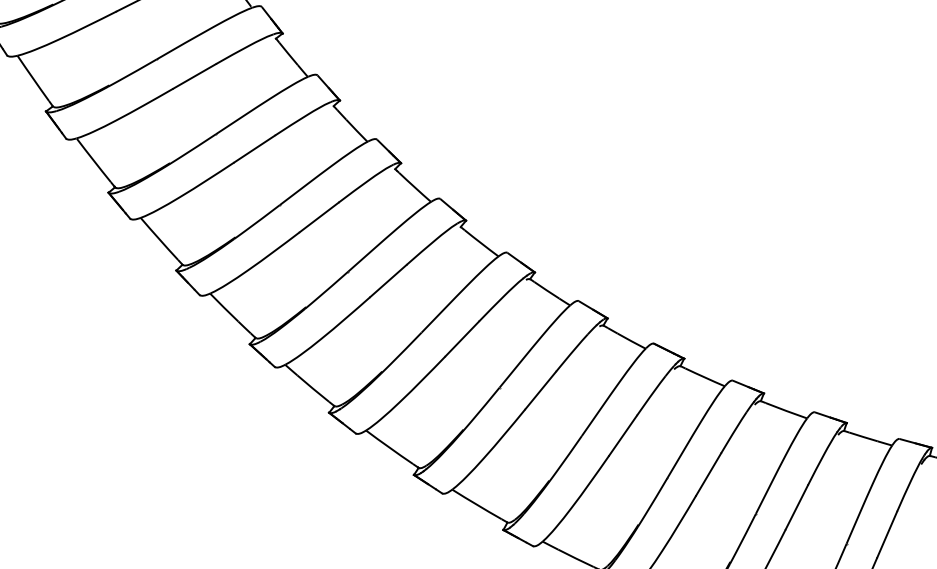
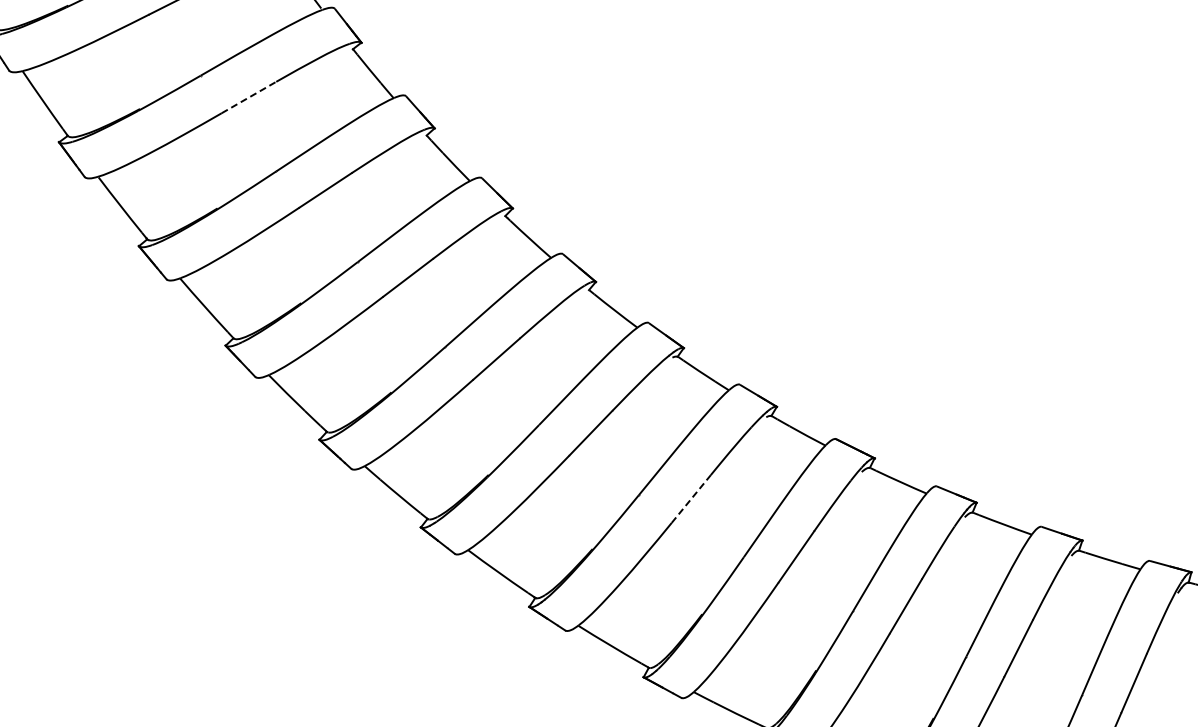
line: (195, 76) -> (249, 97), solid -> dashed
line: (540, 390) -> (691, 499), solid -> dashed

